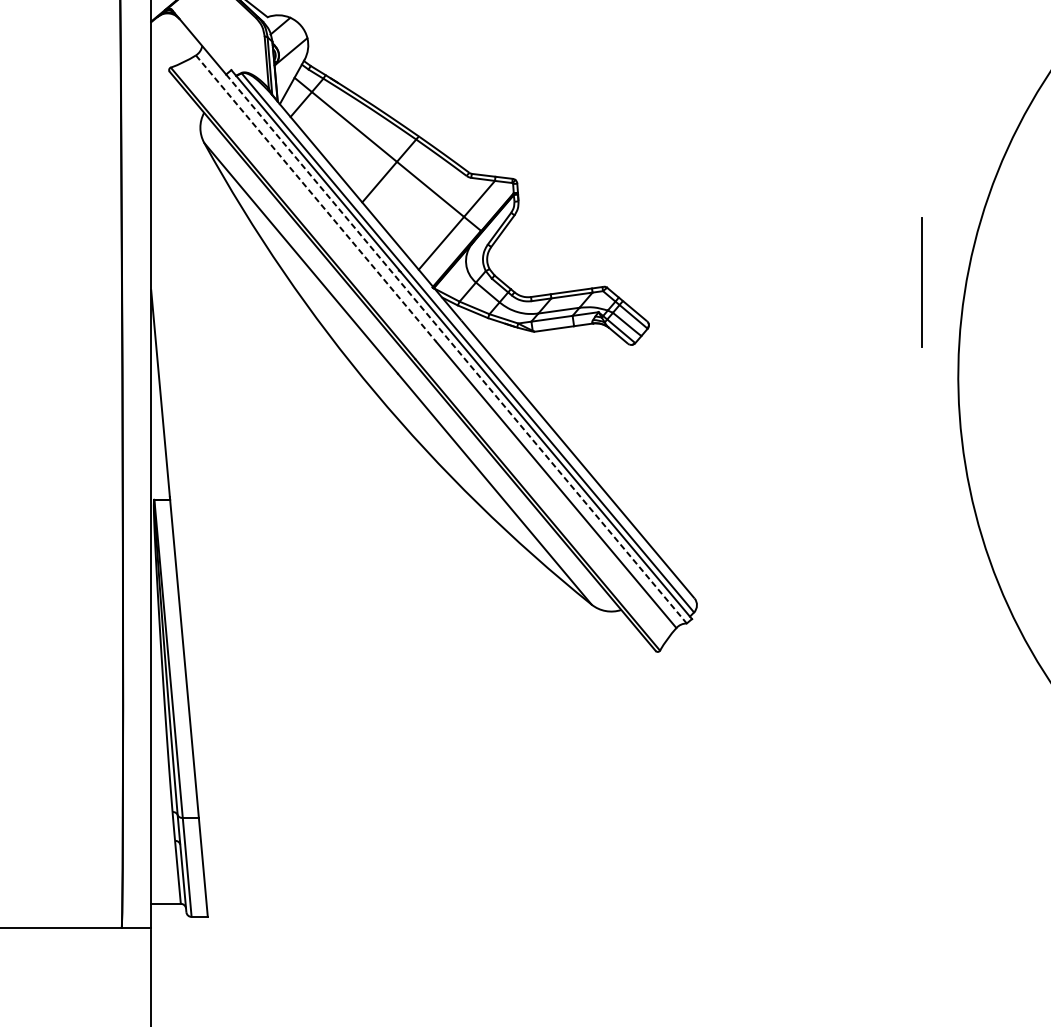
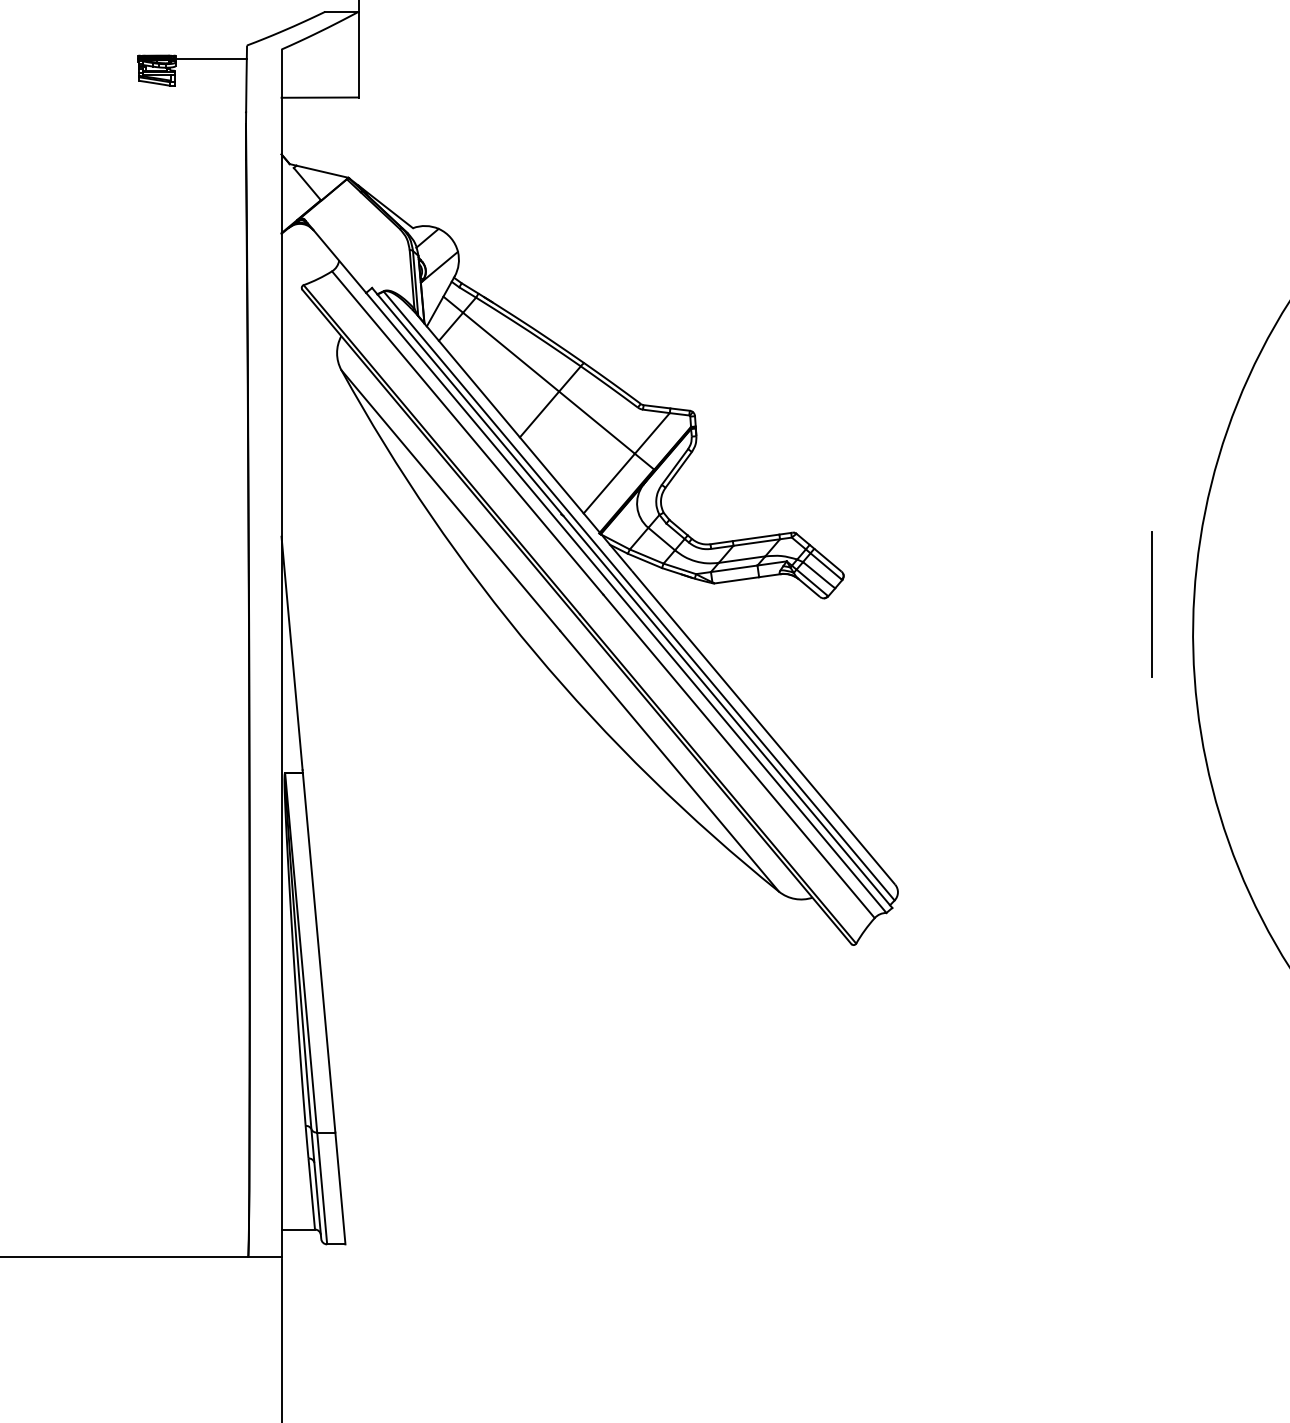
line: (316, 198) -> (468, 433), dashed -> solid
line: (921, 282) -> (1151, 604), moved
line: (456, 348) -> (626, 602), dashed -> solid

